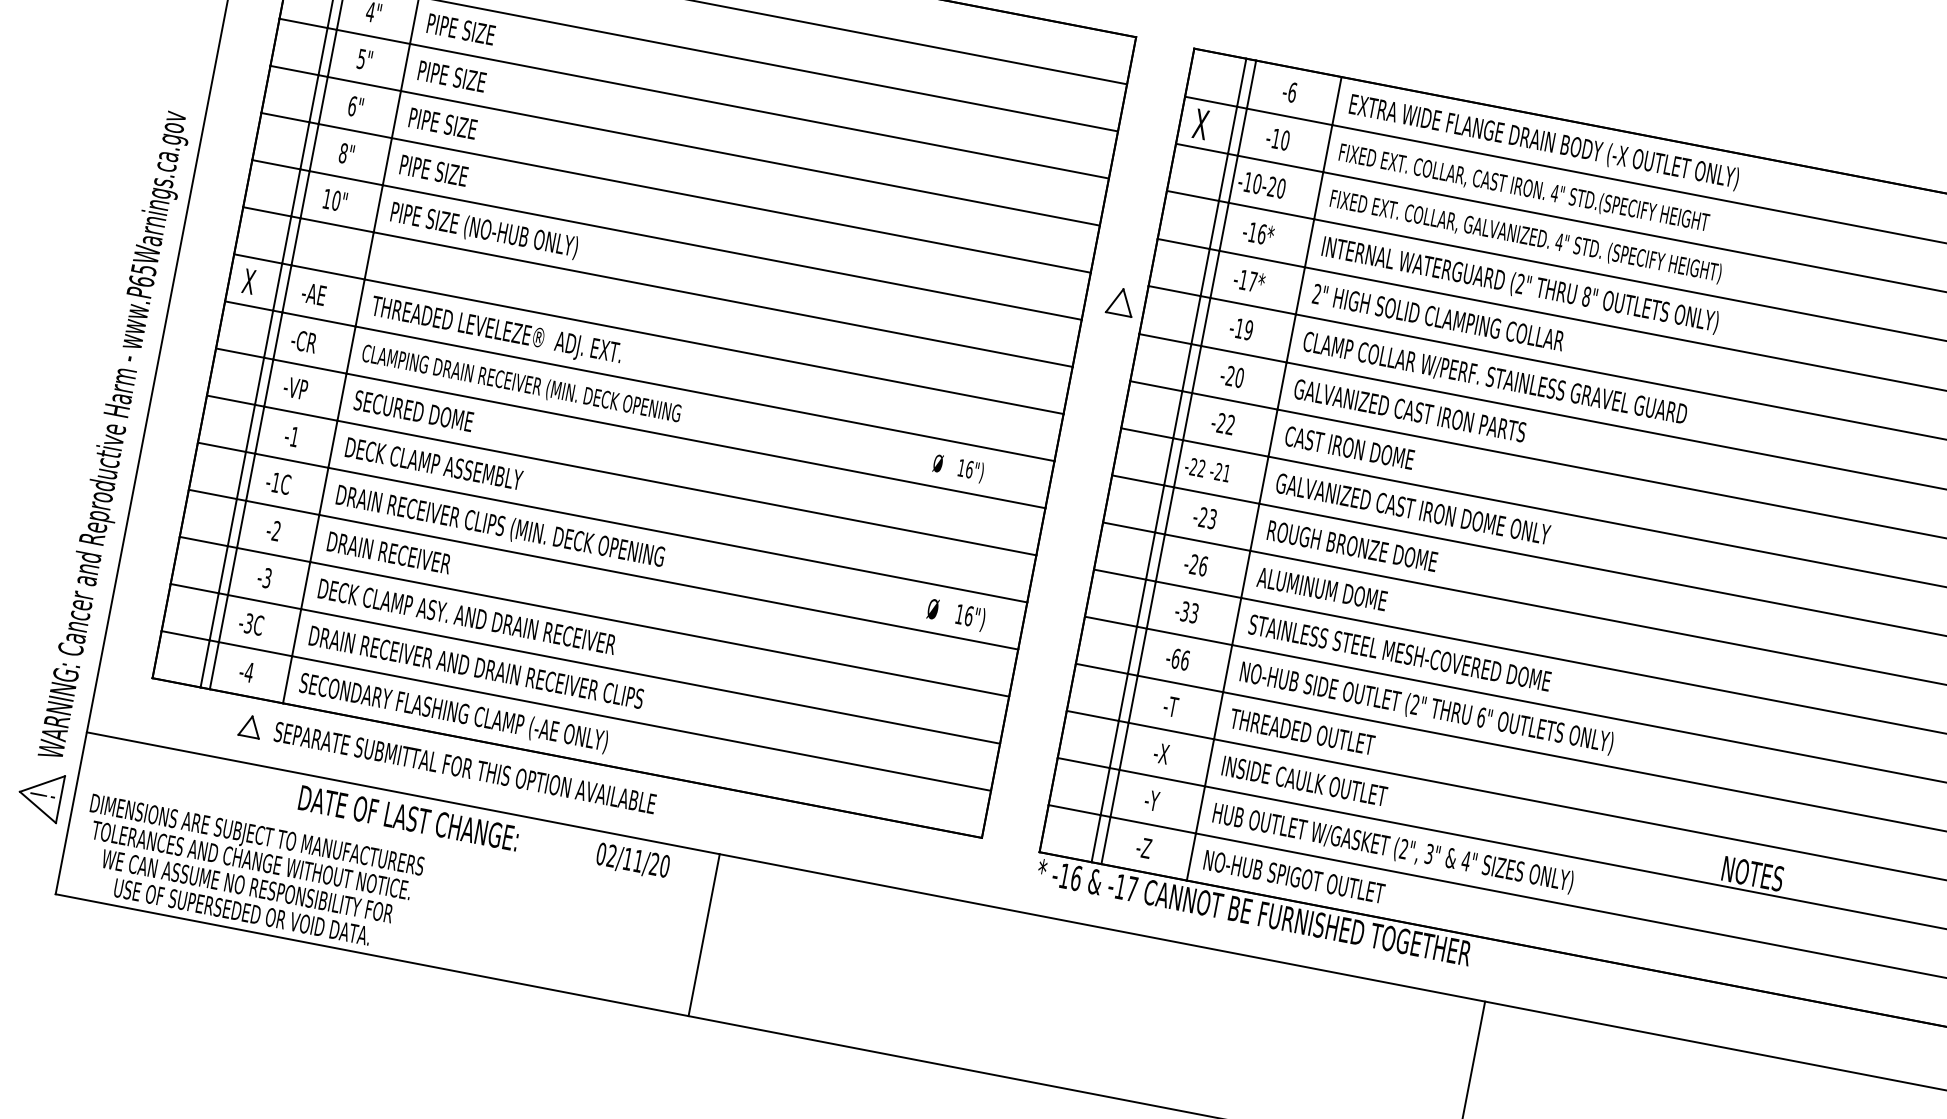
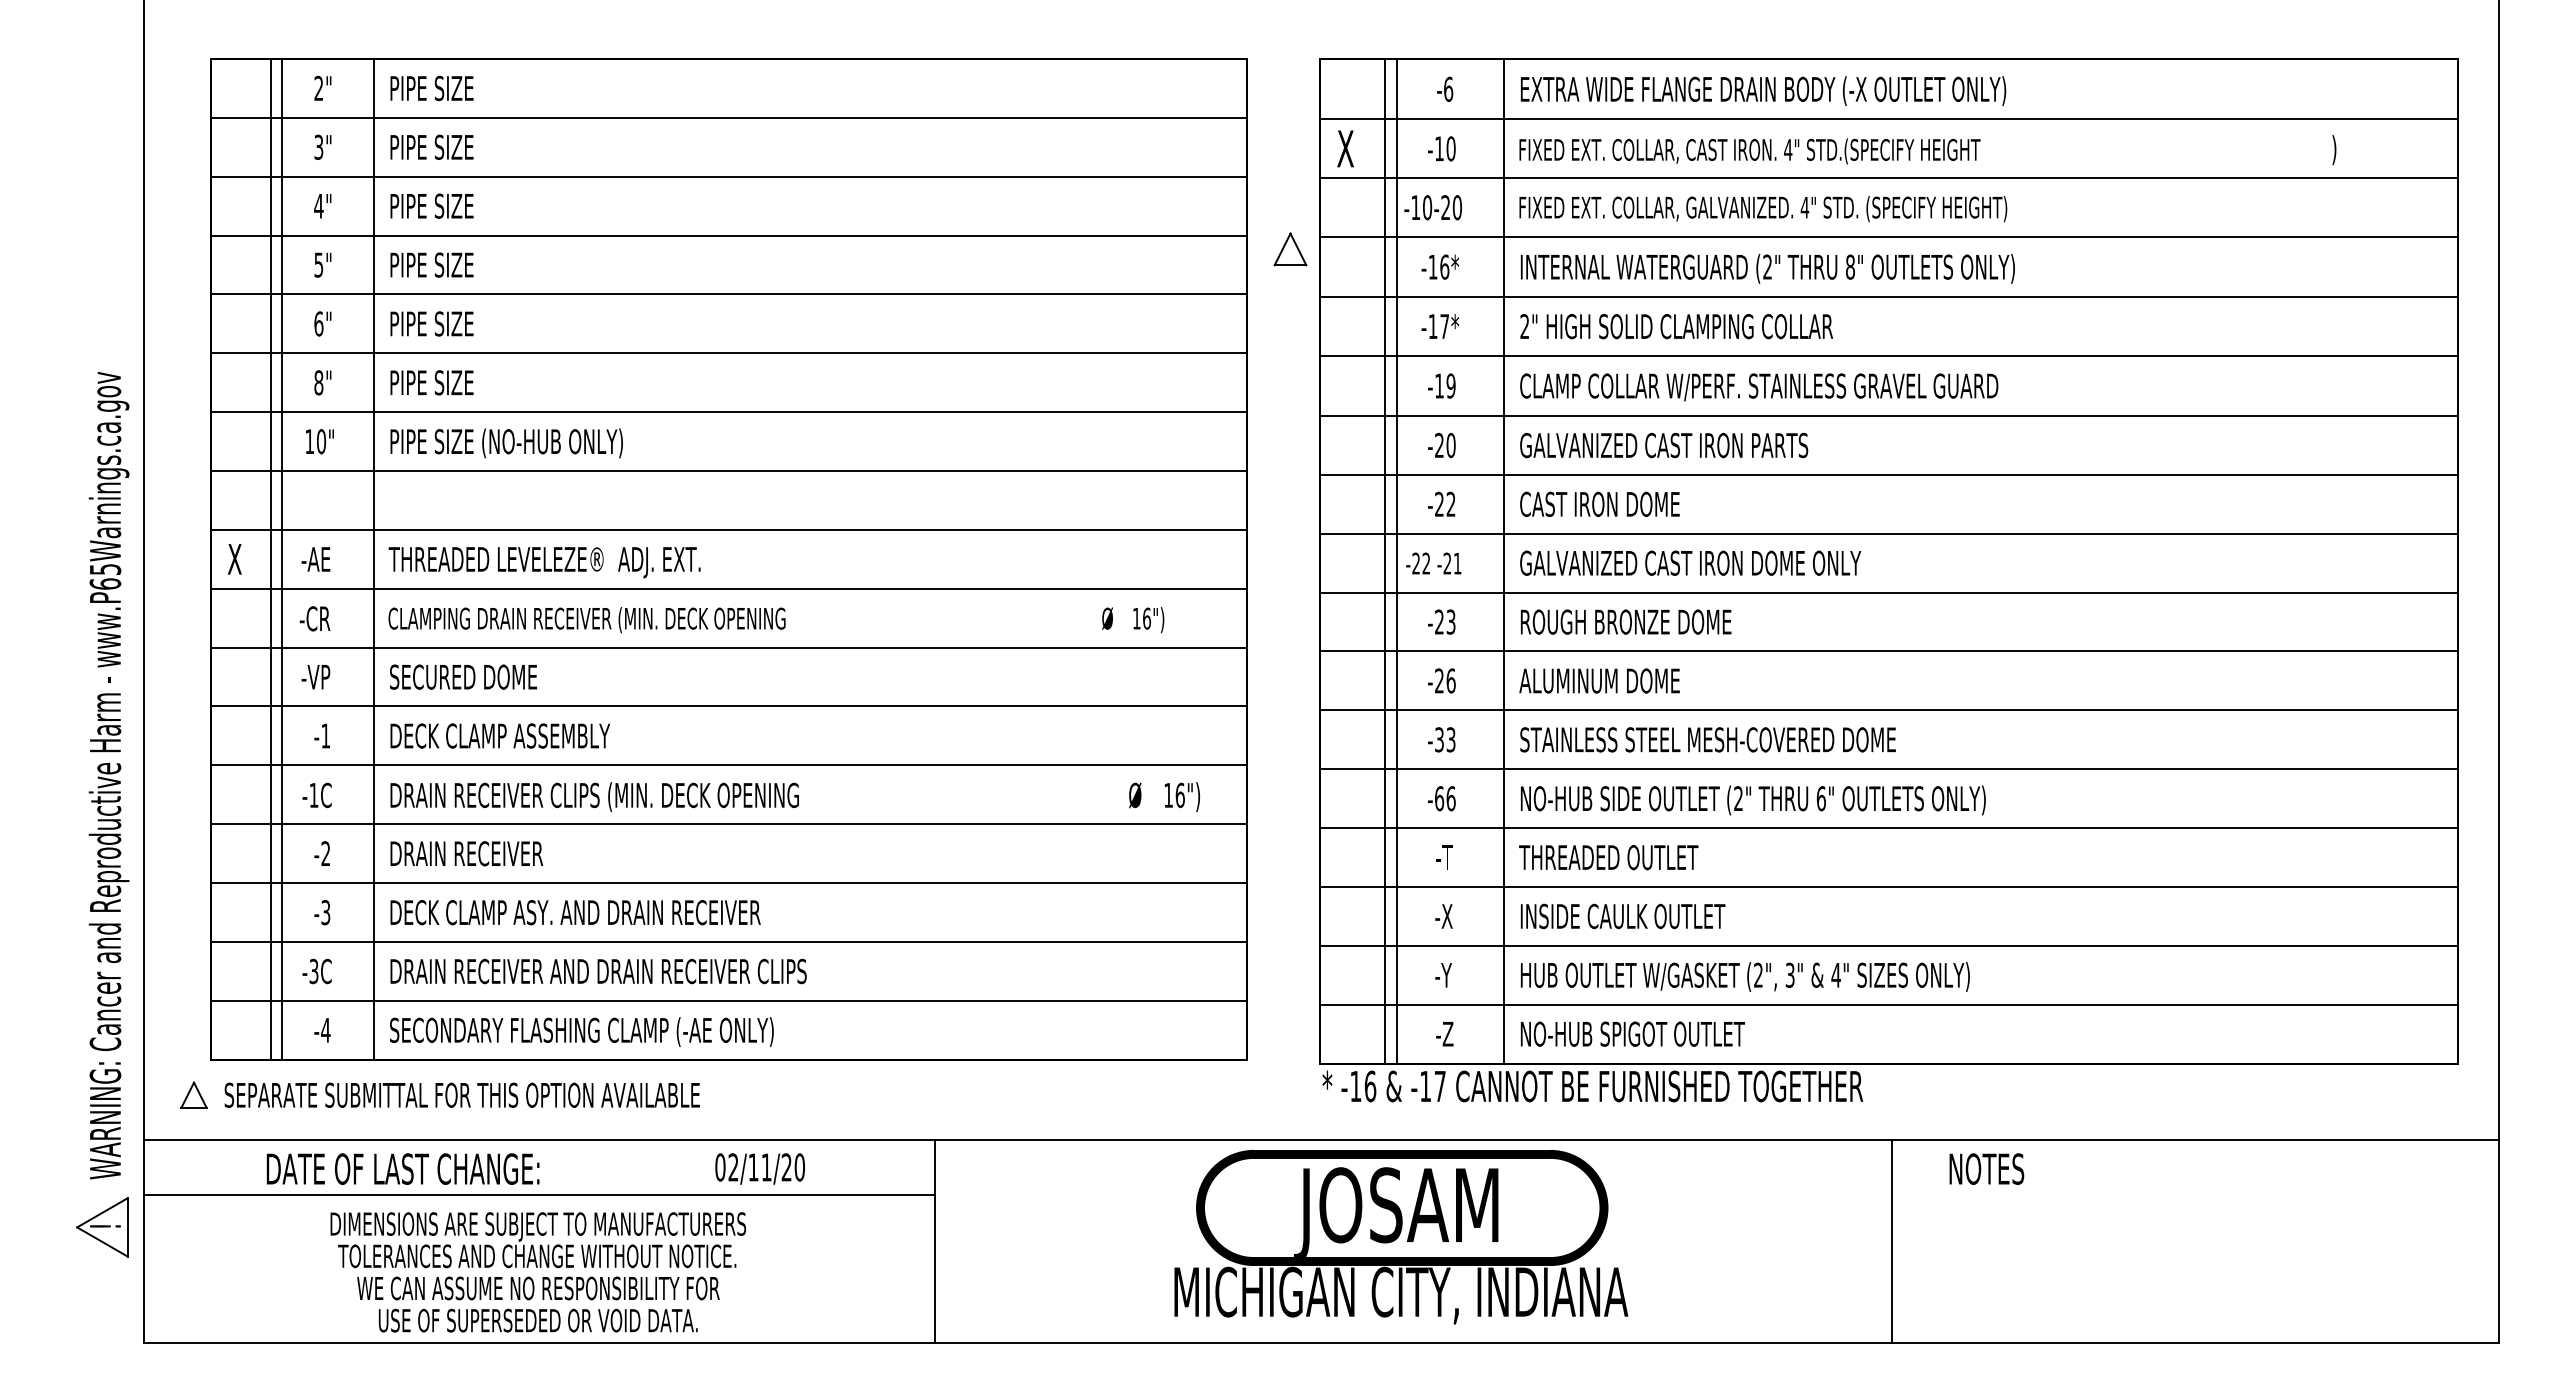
part: (1121, 301) -> (1290, 249), moved
part: (447, 763) -> (439, 1094), moved
text: (408, 817) -> (402, 1168), moved
line: (394, 837) -> (539, 1195), added
text: (632, 860) -> (759, 1168), moved
text: (250, 873) -> (538, 1272), moved
text: (1752, 873) -> (1986, 1168), moved
part: (1077, 1003) -> (1401, 1237), added

